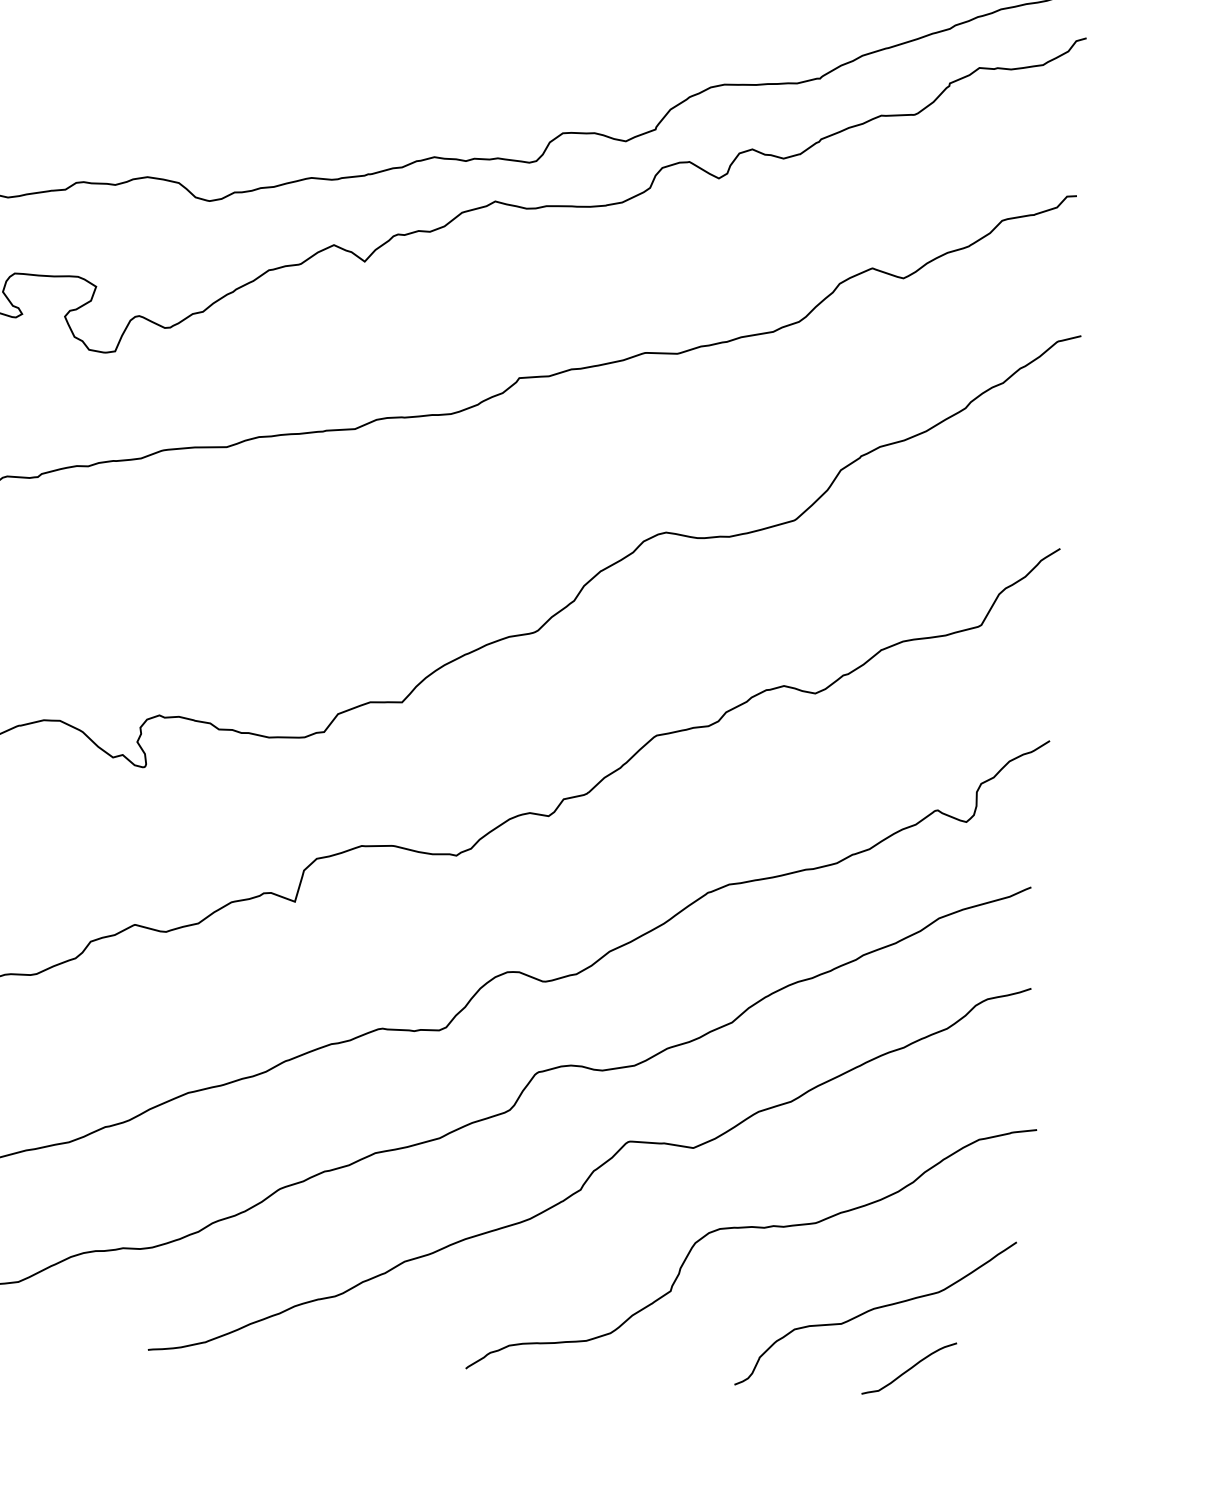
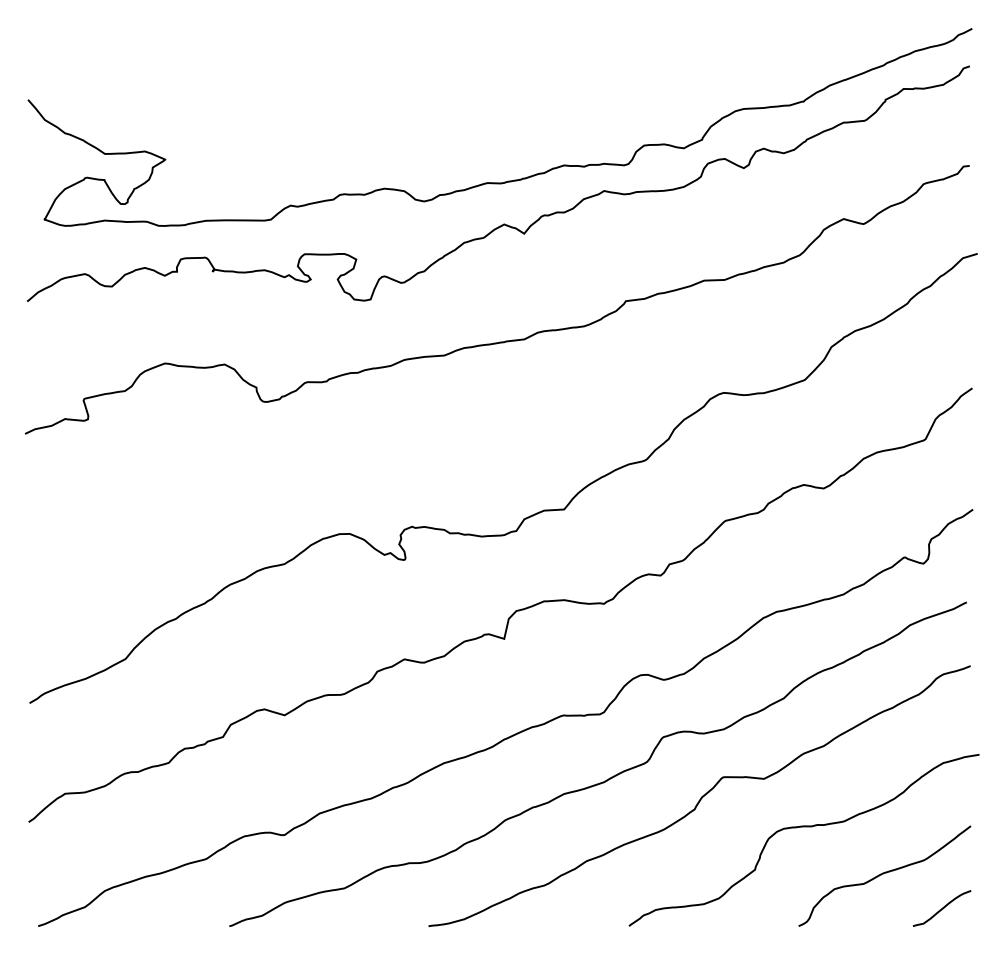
curve: (908, 1368) -> (941, 908), moved

